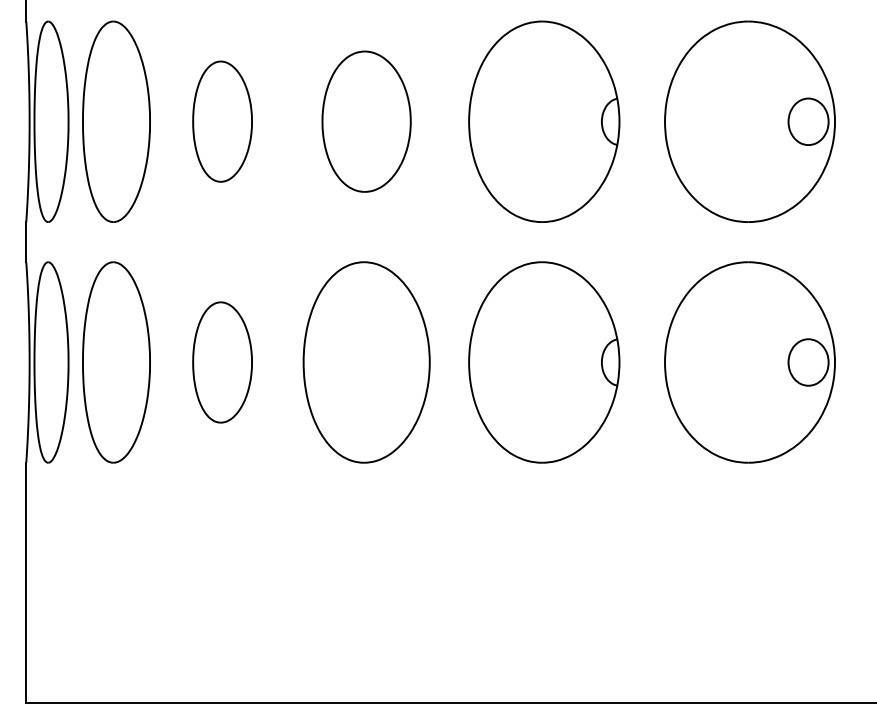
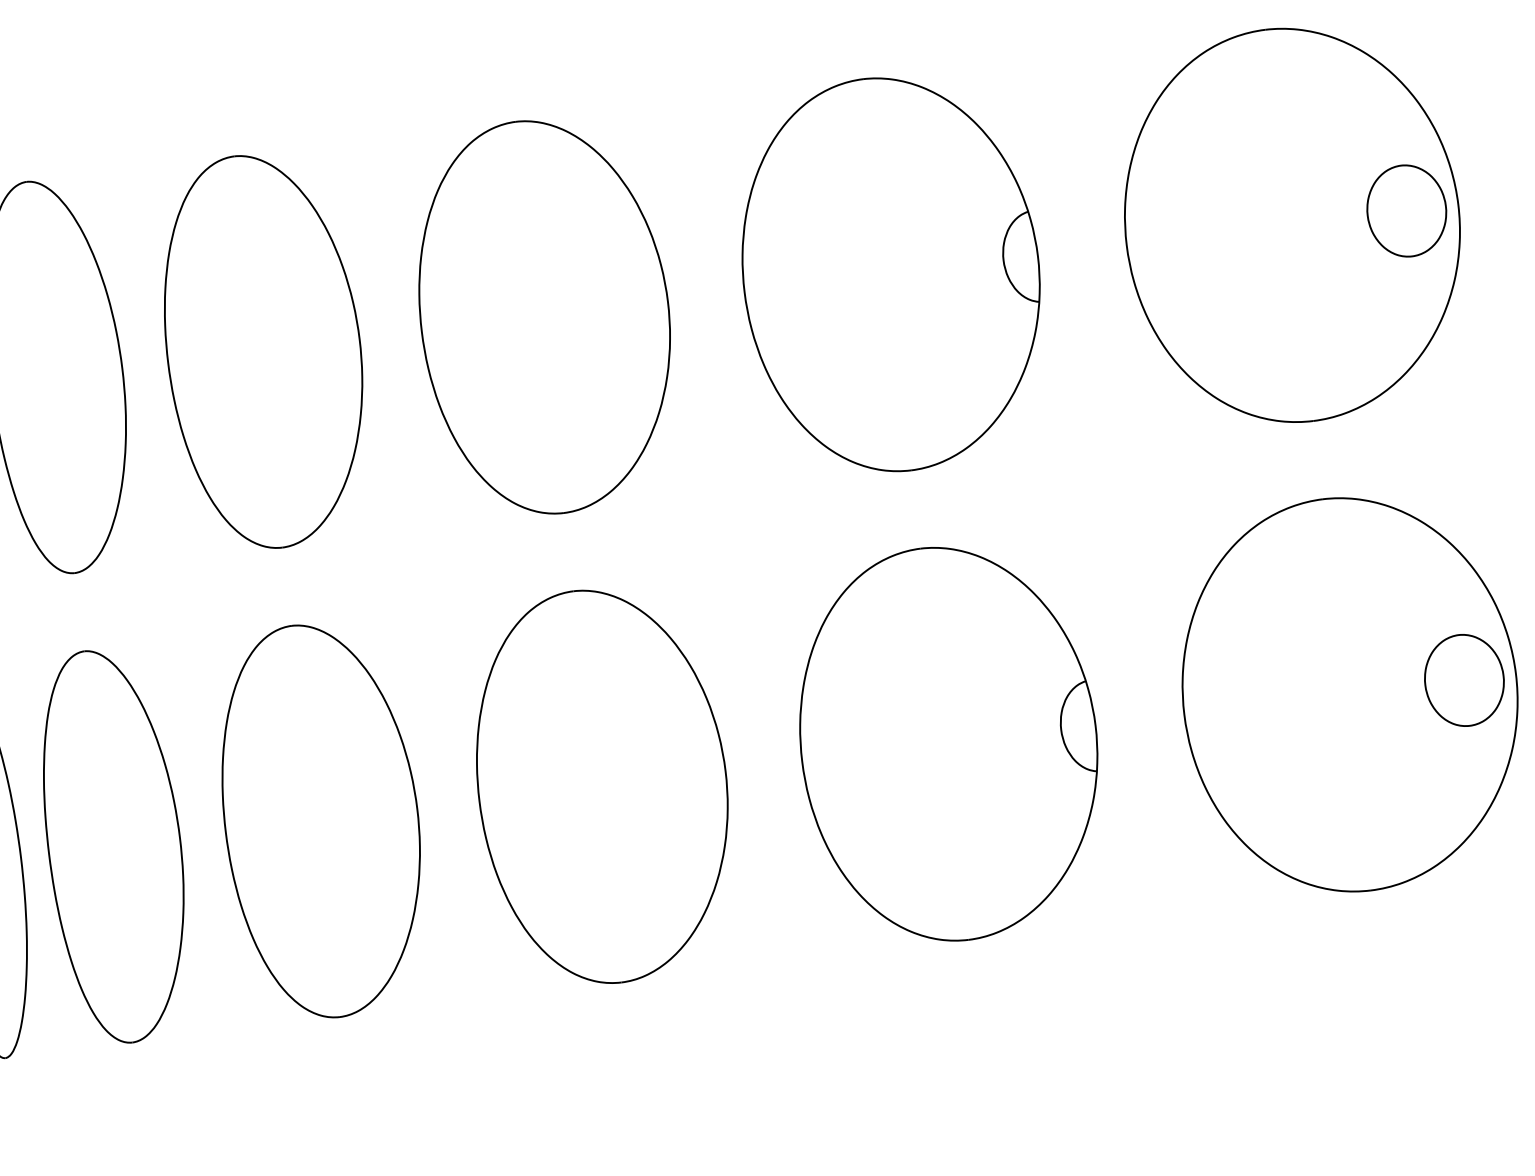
part: (222, 121) -> (263, 350), size x1.67
part: (366, 121) -> (544, 316), size x1.43
part: (222, 362) -> (321, 820), size x1.67

